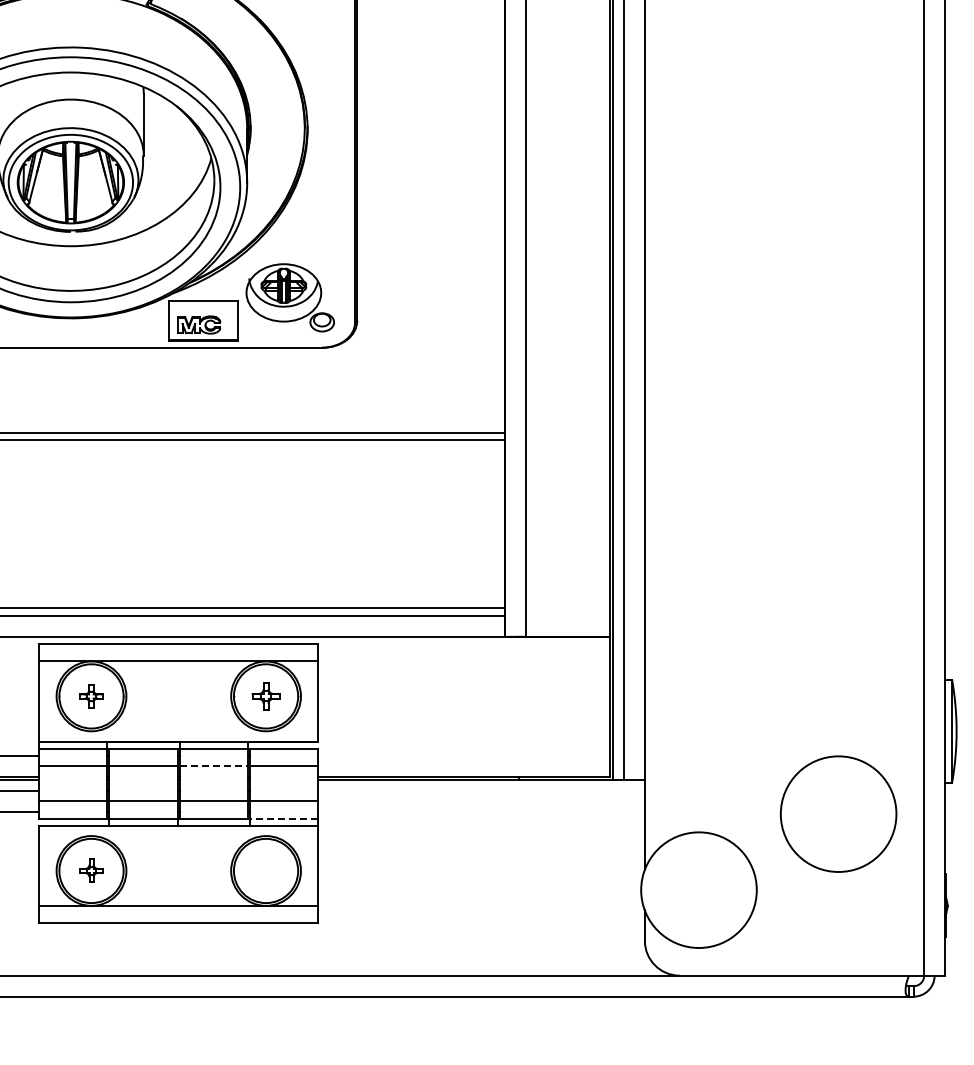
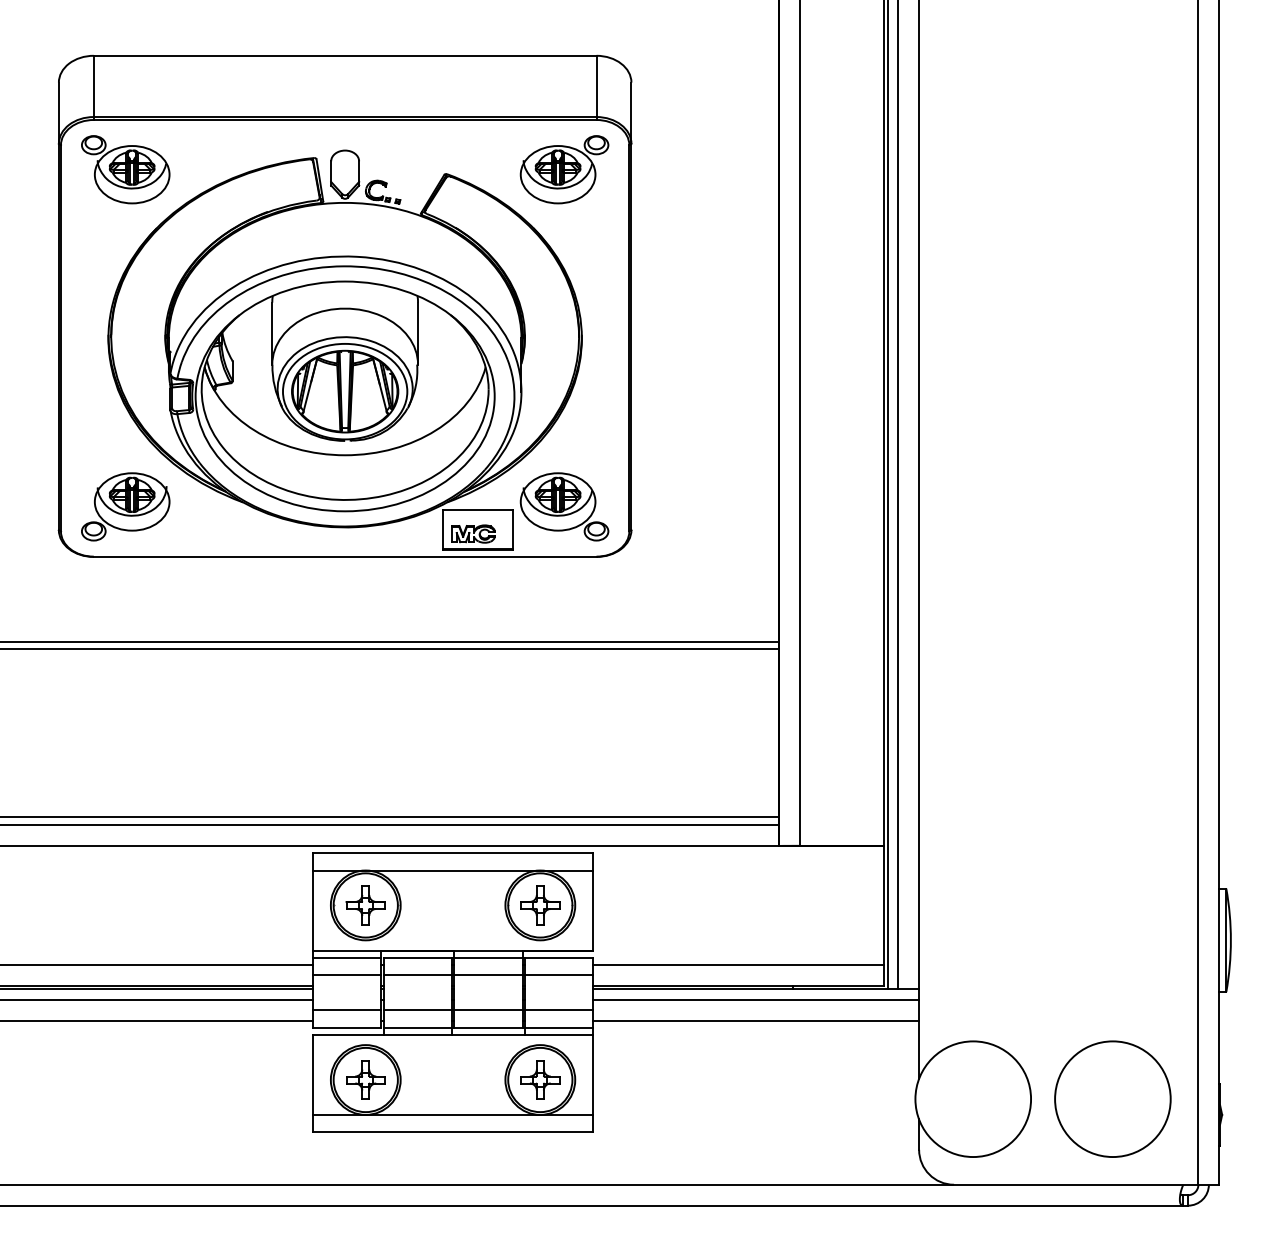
part: (91, 696) -> (365, 905), size x1.67
part: (266, 696) -> (540, 905), size x1.43
line: (464, 755) -> (738, 964), added
line: (214, 766) -> (488, 975), dashed -> solid
line: (481, 790) -> (755, 999), added
line: (481, 811) -> (755, 1020), added
circle: (838, 813) -> (1112, 1098), moved
line: (284, 818) -> (558, 1027), dashed -> solid
part: (91, 870) -> (365, 1079), size x1.67
part: (266, 870) -> (540, 1079), added

